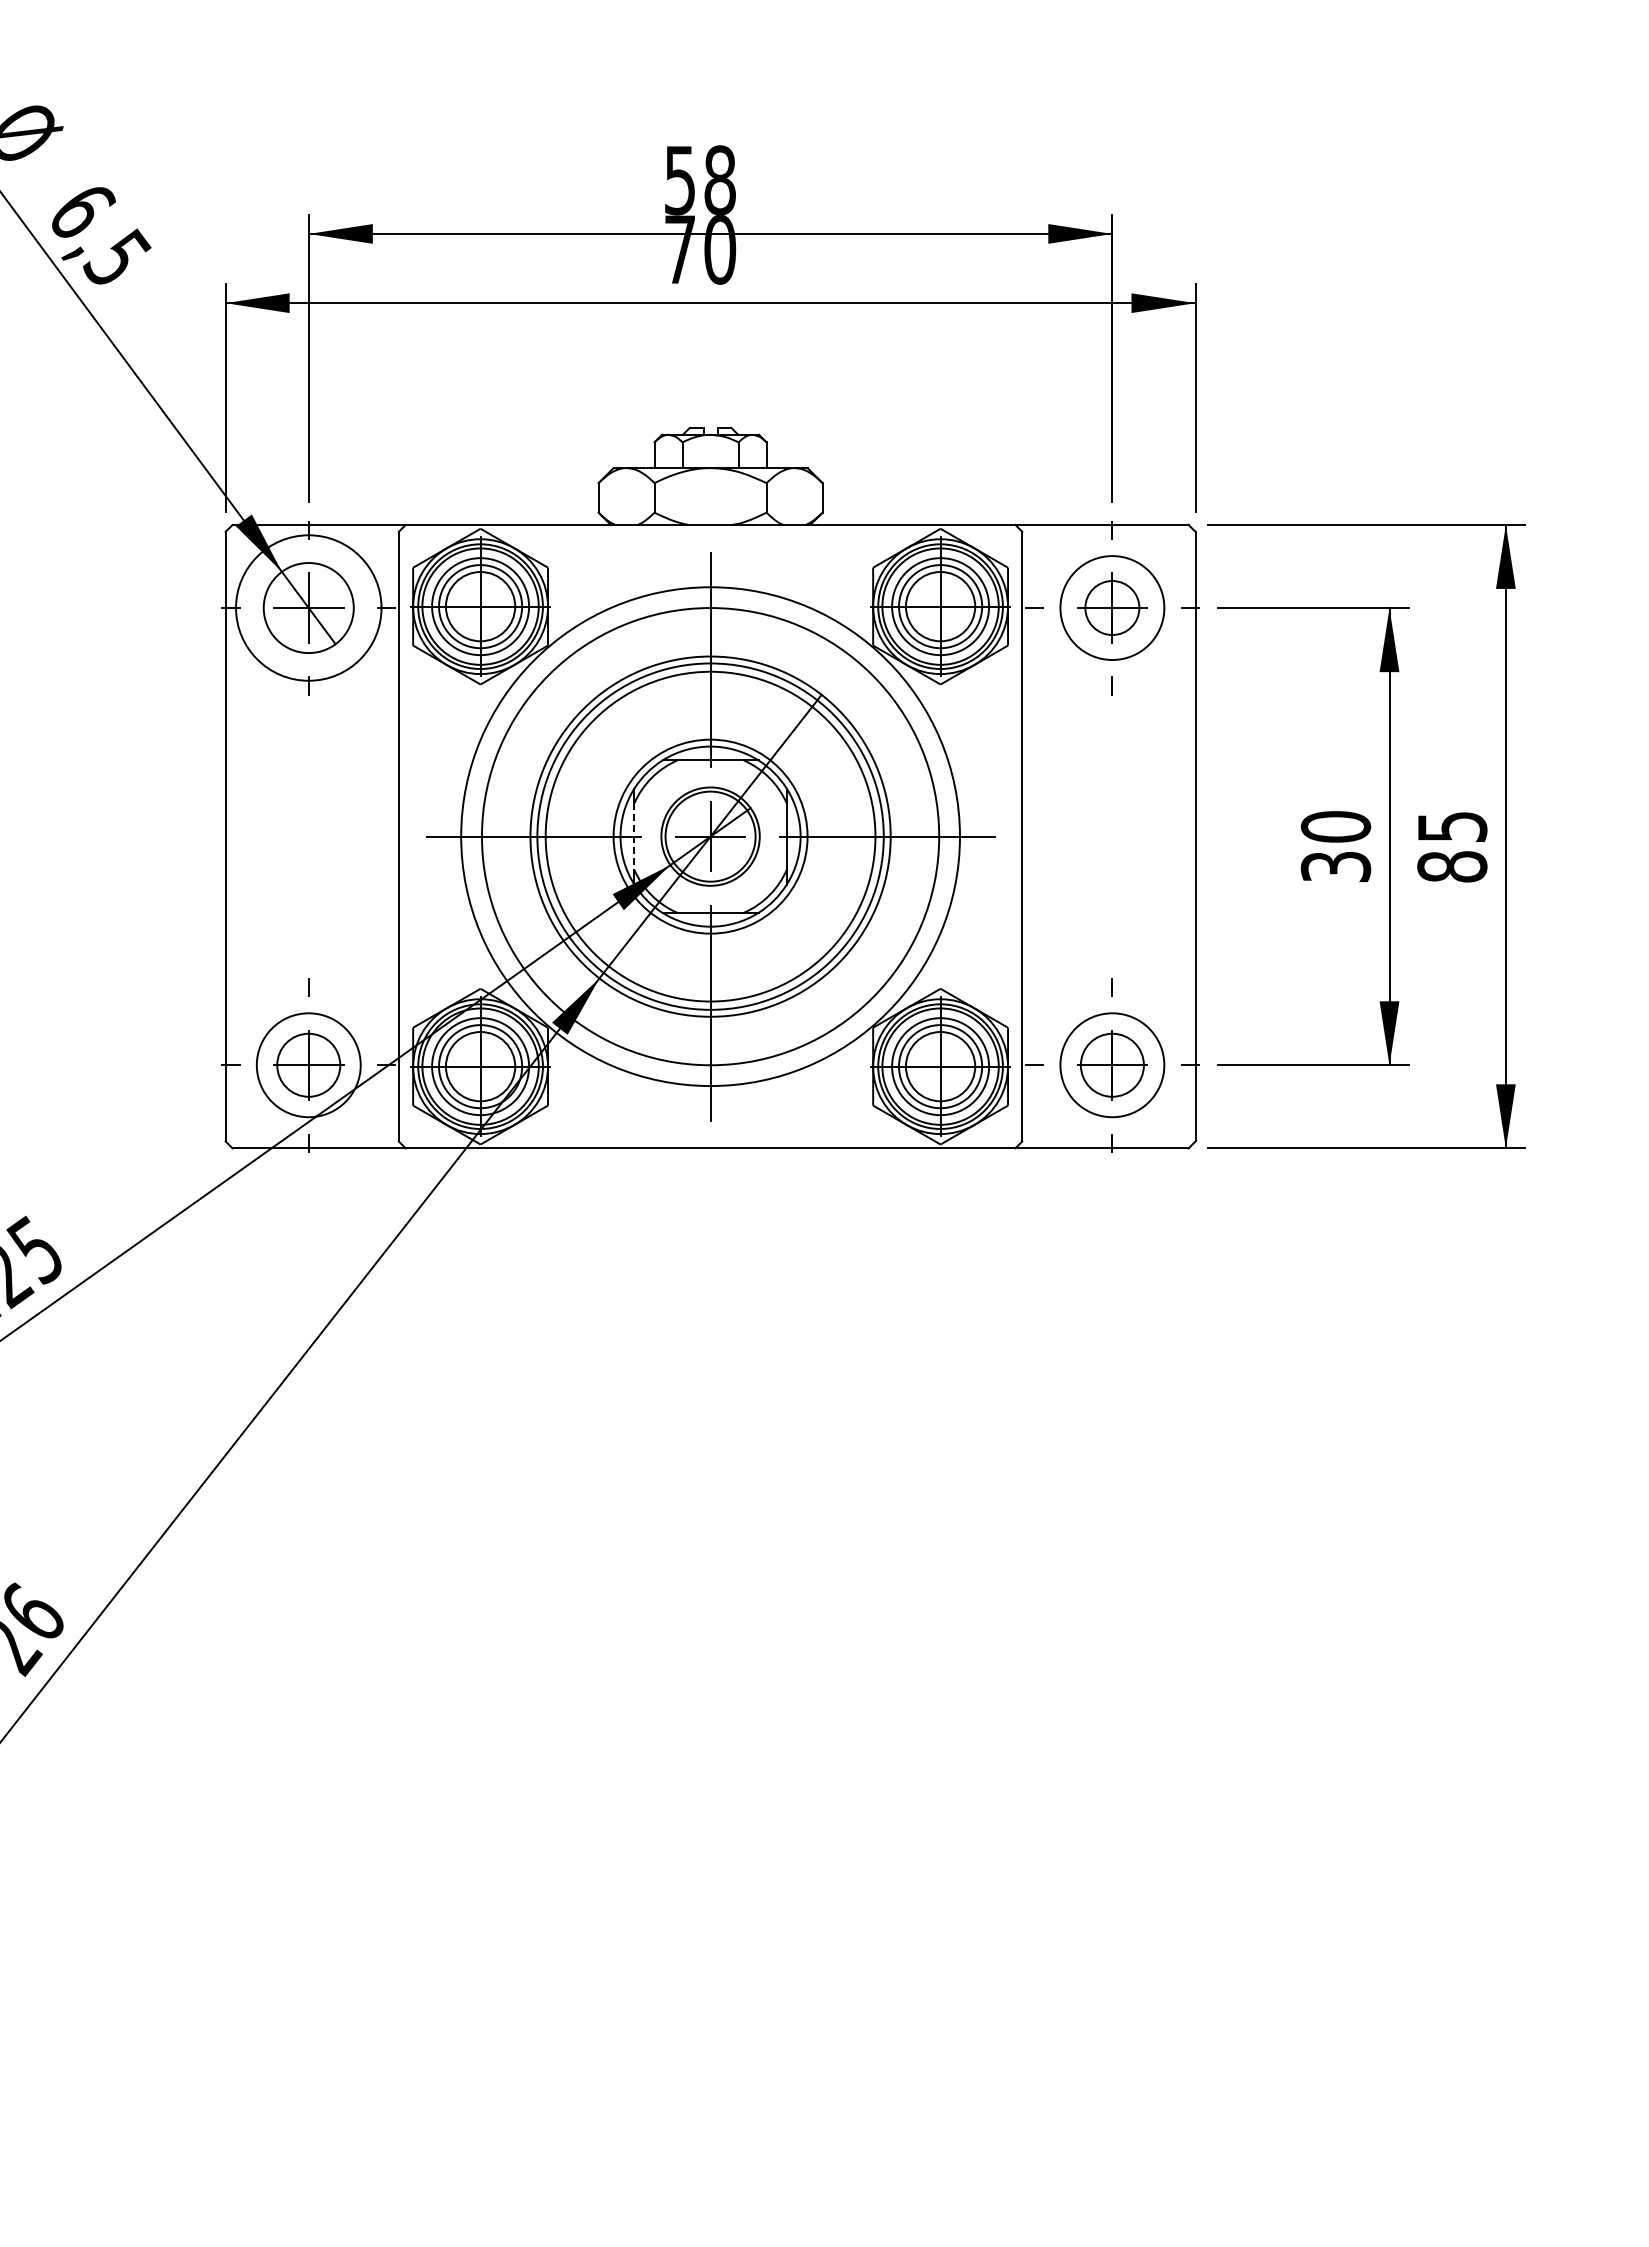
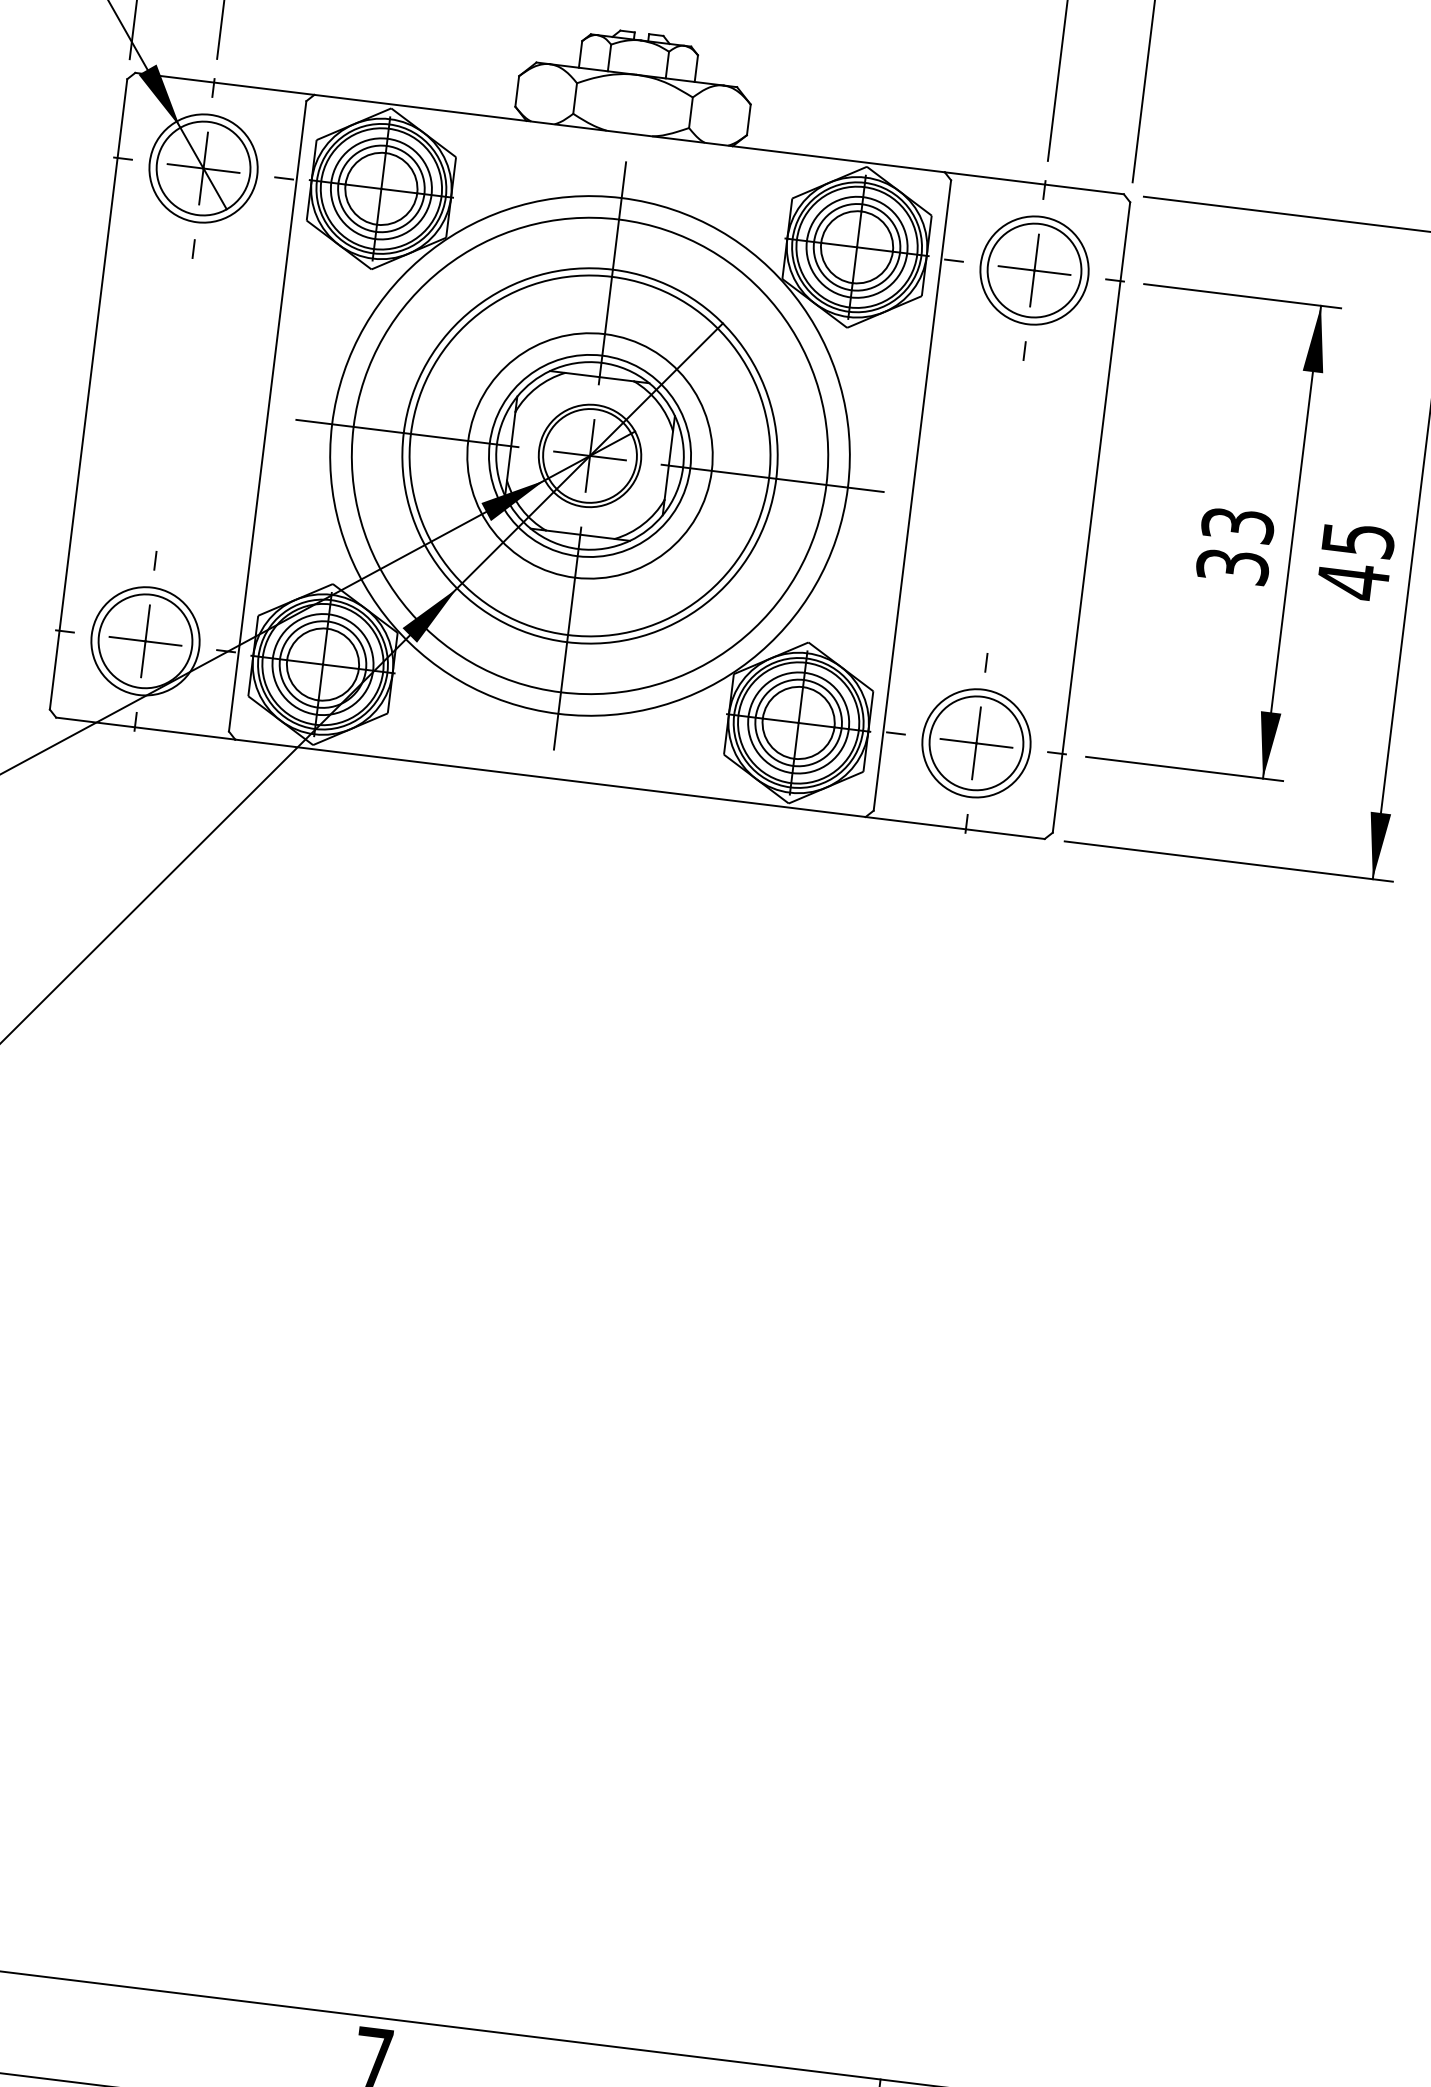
circle: (308, 608) -> (203, 168), size x0.71
circle: (1112, 608) -> (1034, 271), size x1.67
text: (1335, 826) -> (1237, 524), 30 -> 33
circle: (710, 836) -> (589, 455), size x0.71
line: (634, 837) -> (511, 447), dashed -> solid
text: (1452, 866) -> (1353, 581), 85 -> 45
circle: (308, 1065) -> (145, 641), size x1.43
circle: (1112, 1065) -> (976, 743), size x1.43

